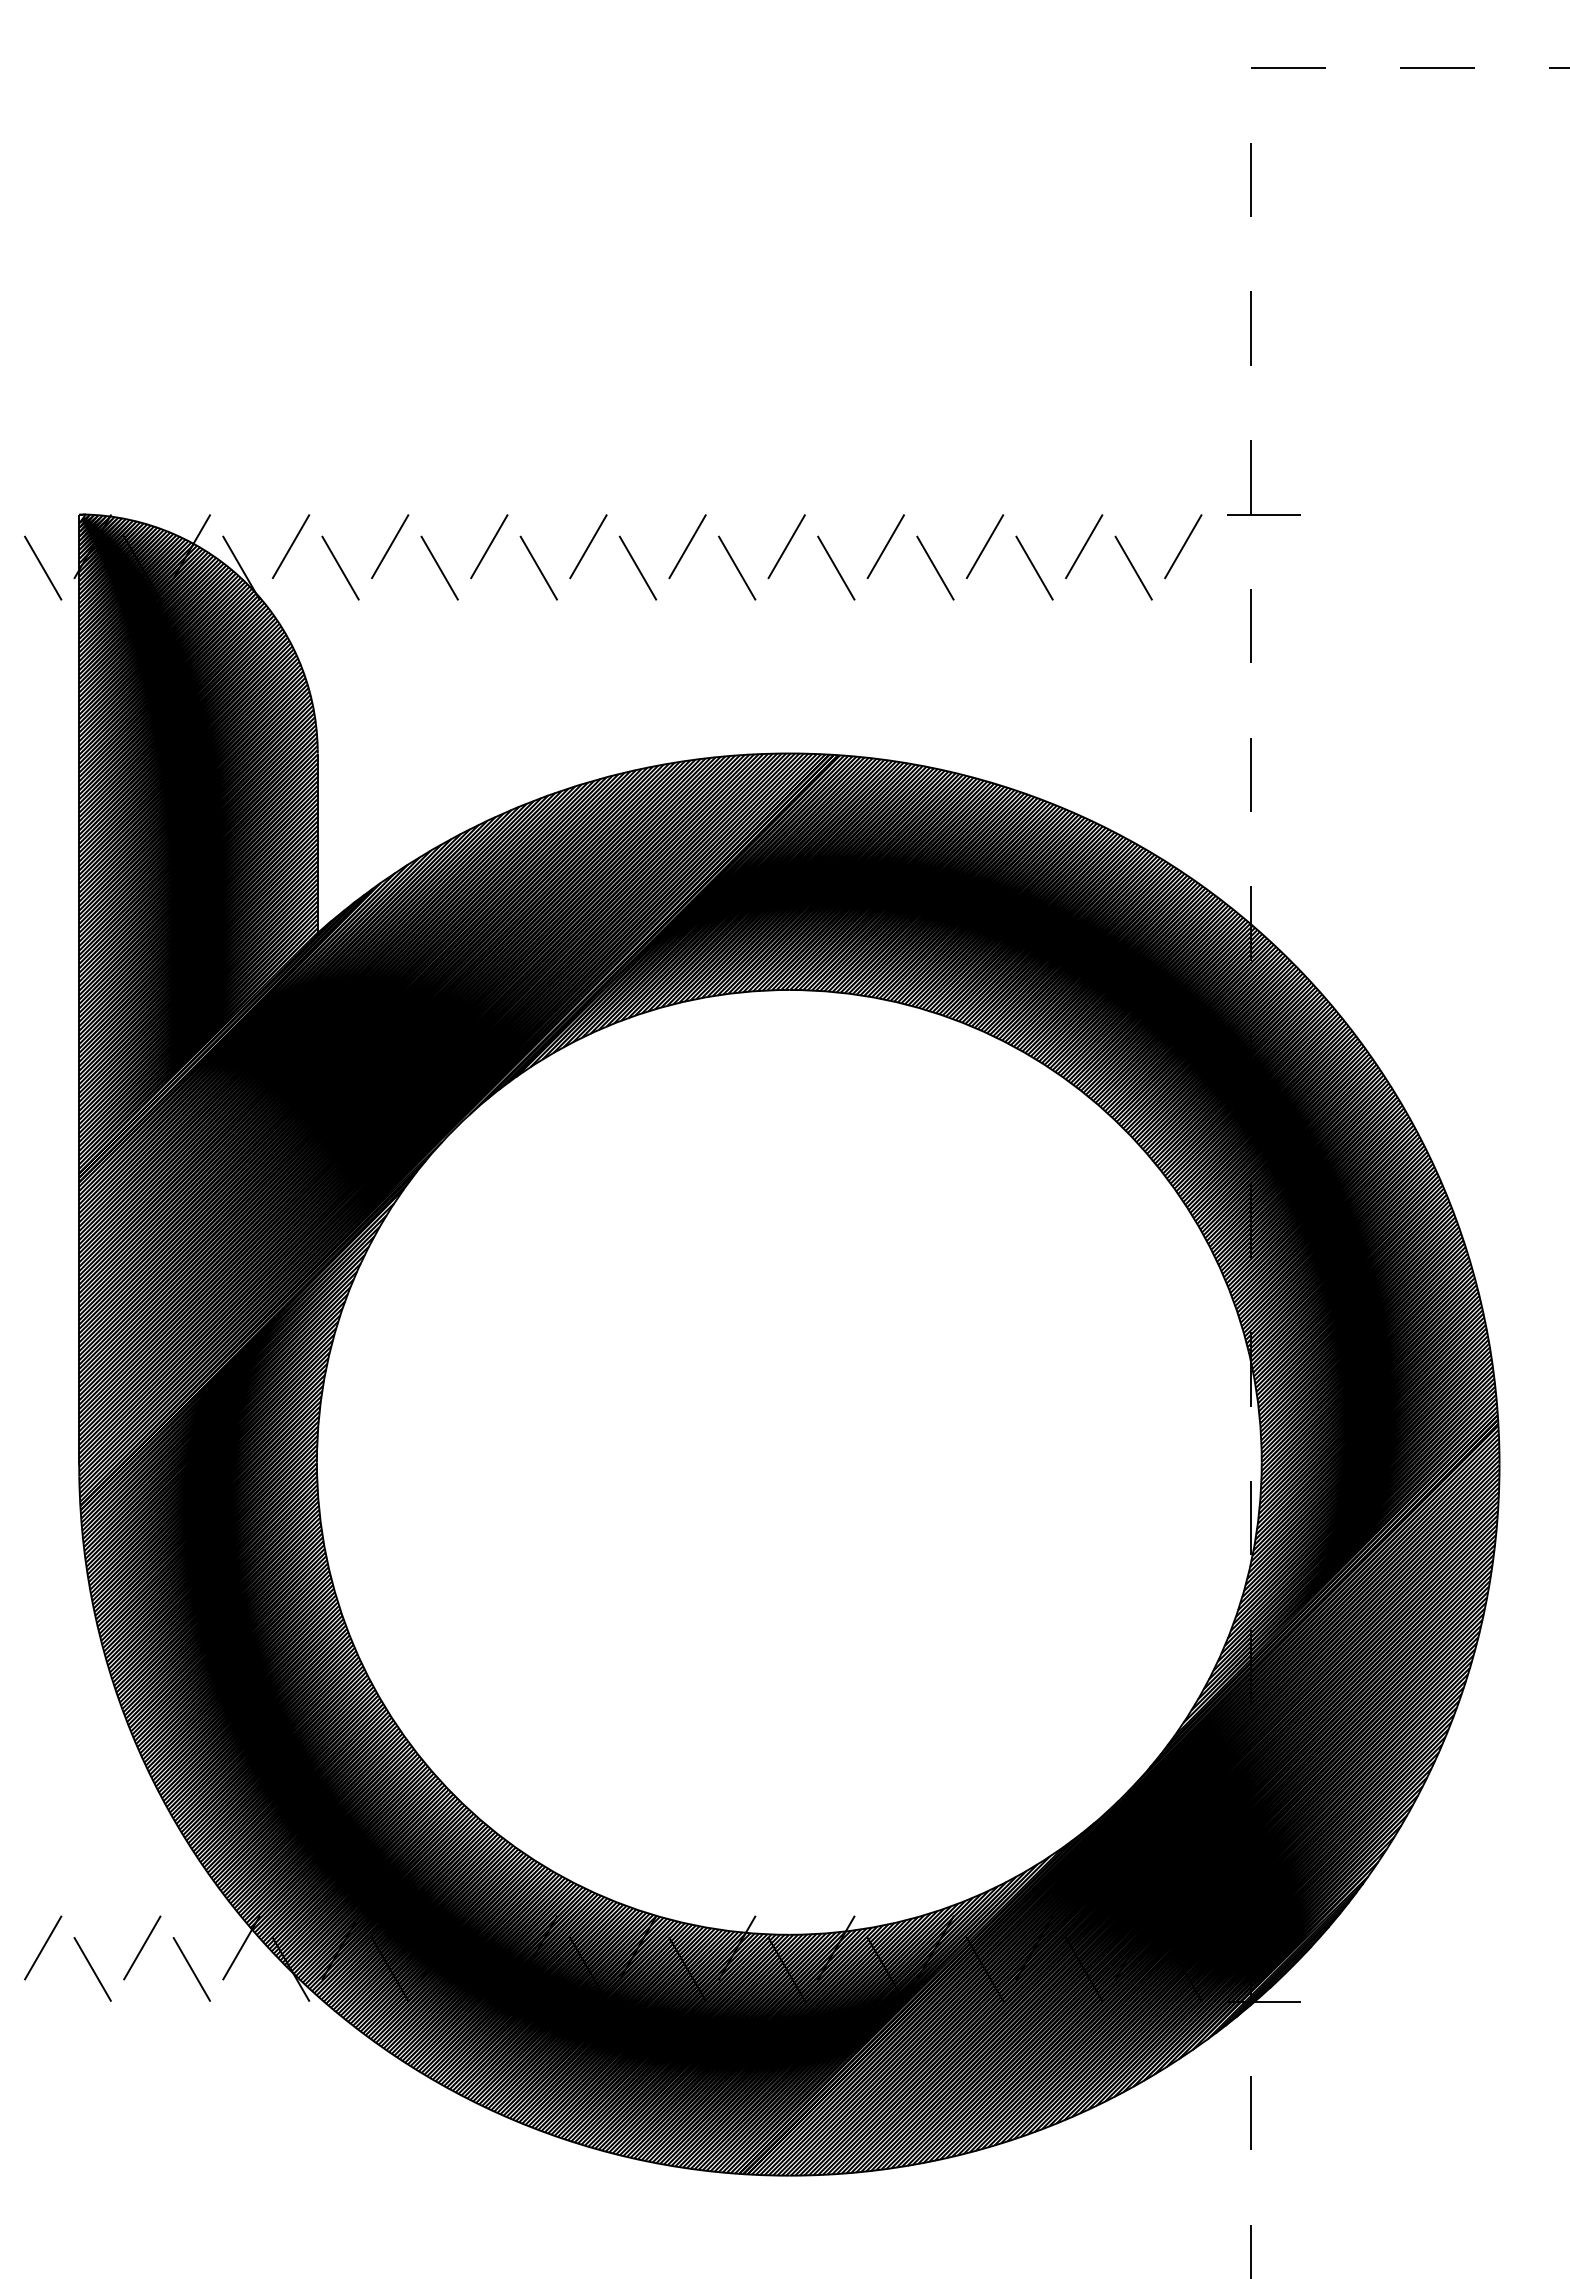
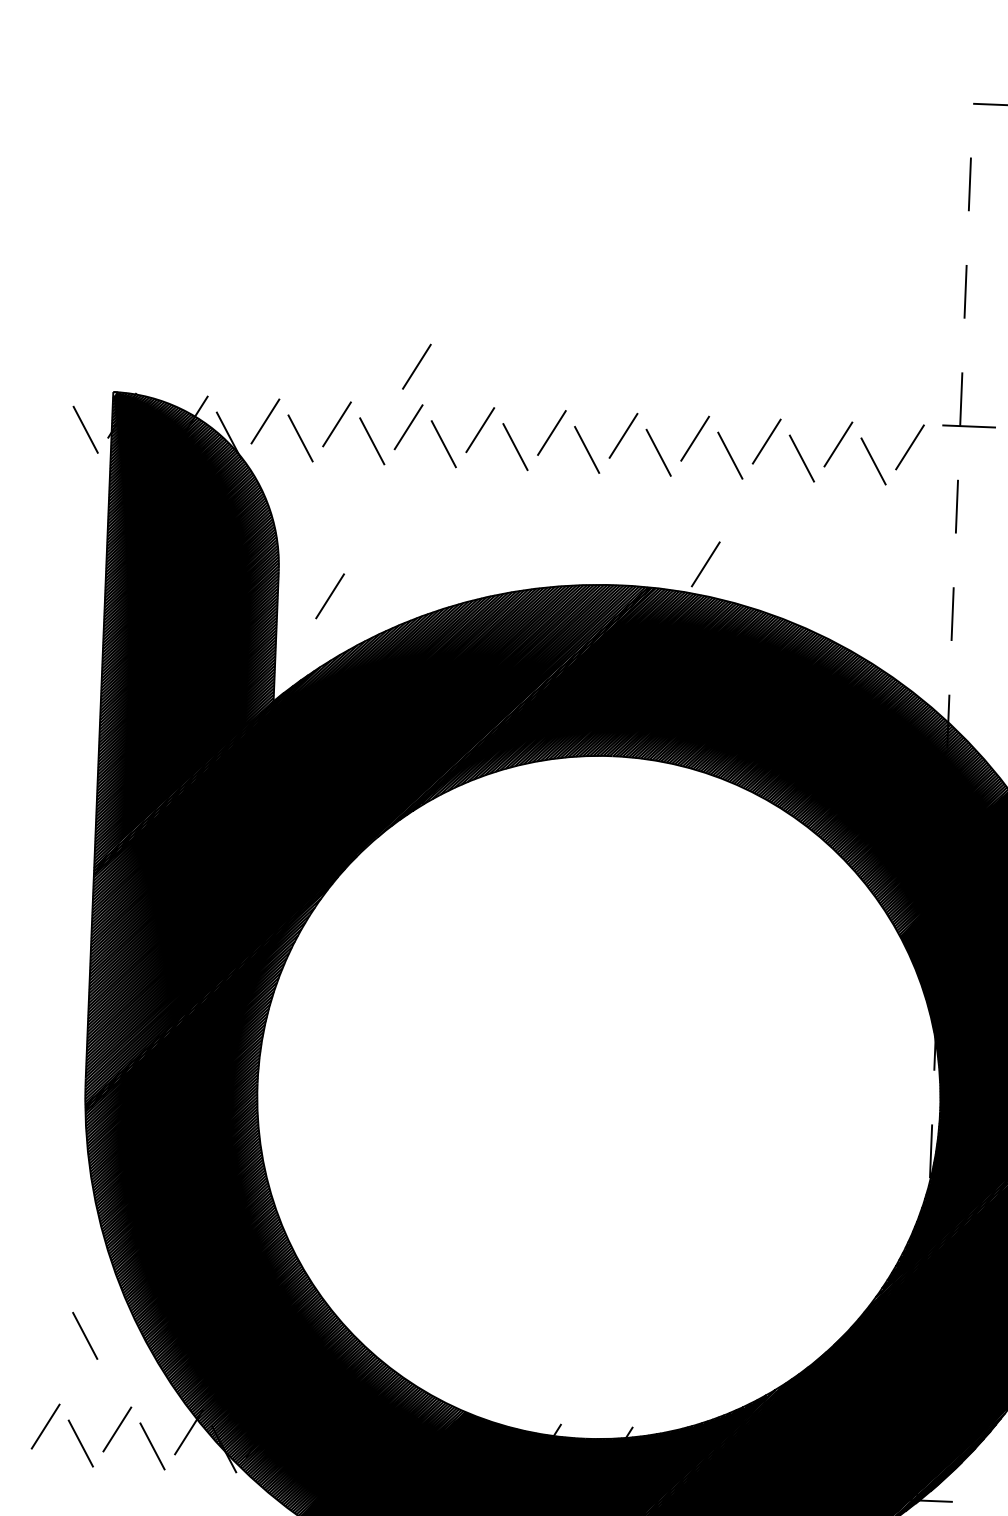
line: (497, 462) -> (417, 366), added
line: (907, 719) -> (705, 564), added
line: (390, 784) -> (330, 596), added
line: (92, 1820) -> (85, 1335), added

